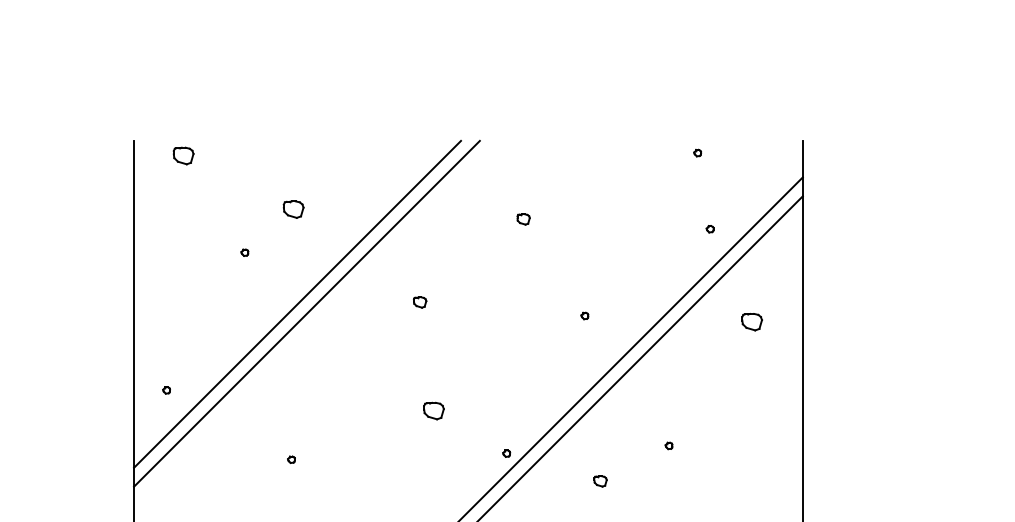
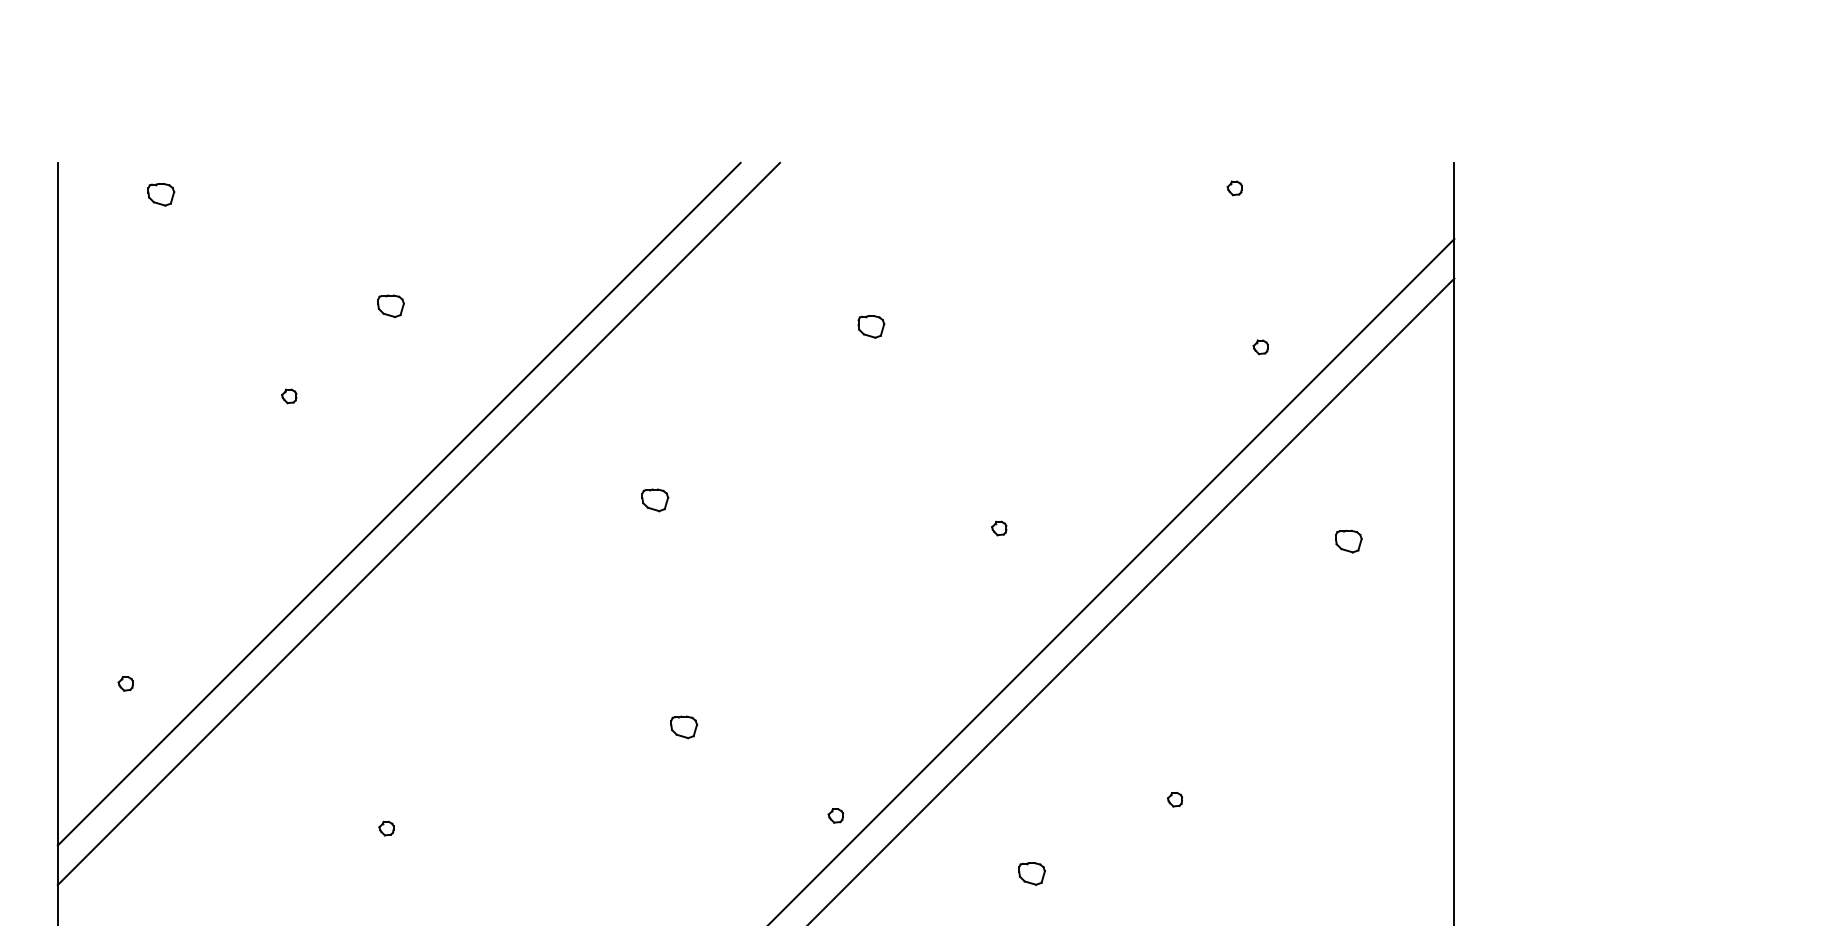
part: (183, 156) -> (161, 195), size x0.62
part: (293, 209) -> (390, 306), size x0.62
part: (752, 322) -> (1349, 542), size x0.62
part: (433, 411) -> (683, 727), size x0.62

